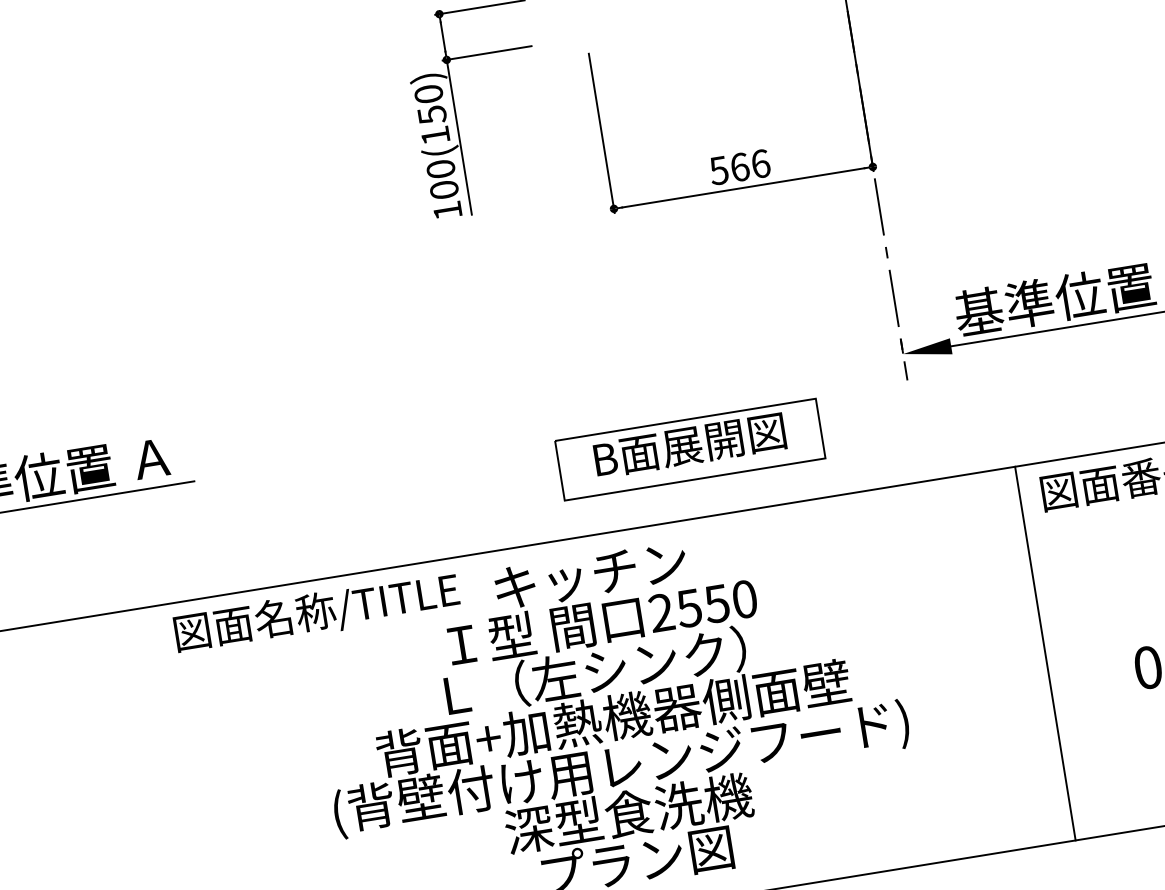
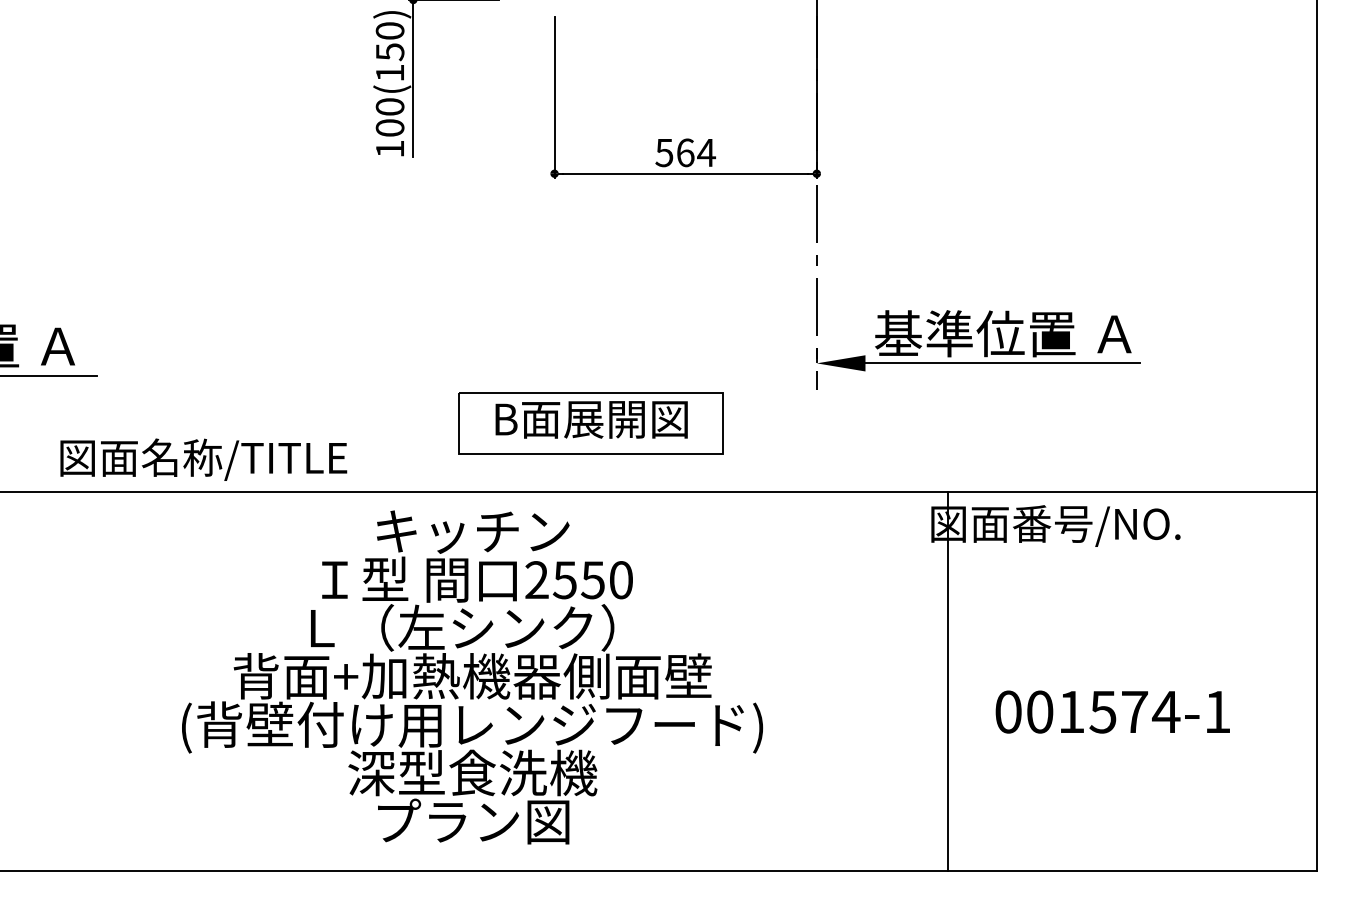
text: (760, 163) -> (706, 152), 566 -> 564
text: (316, 613) -> (203, 459), moved
line: (1045, 653) -> (948, 681), moved

